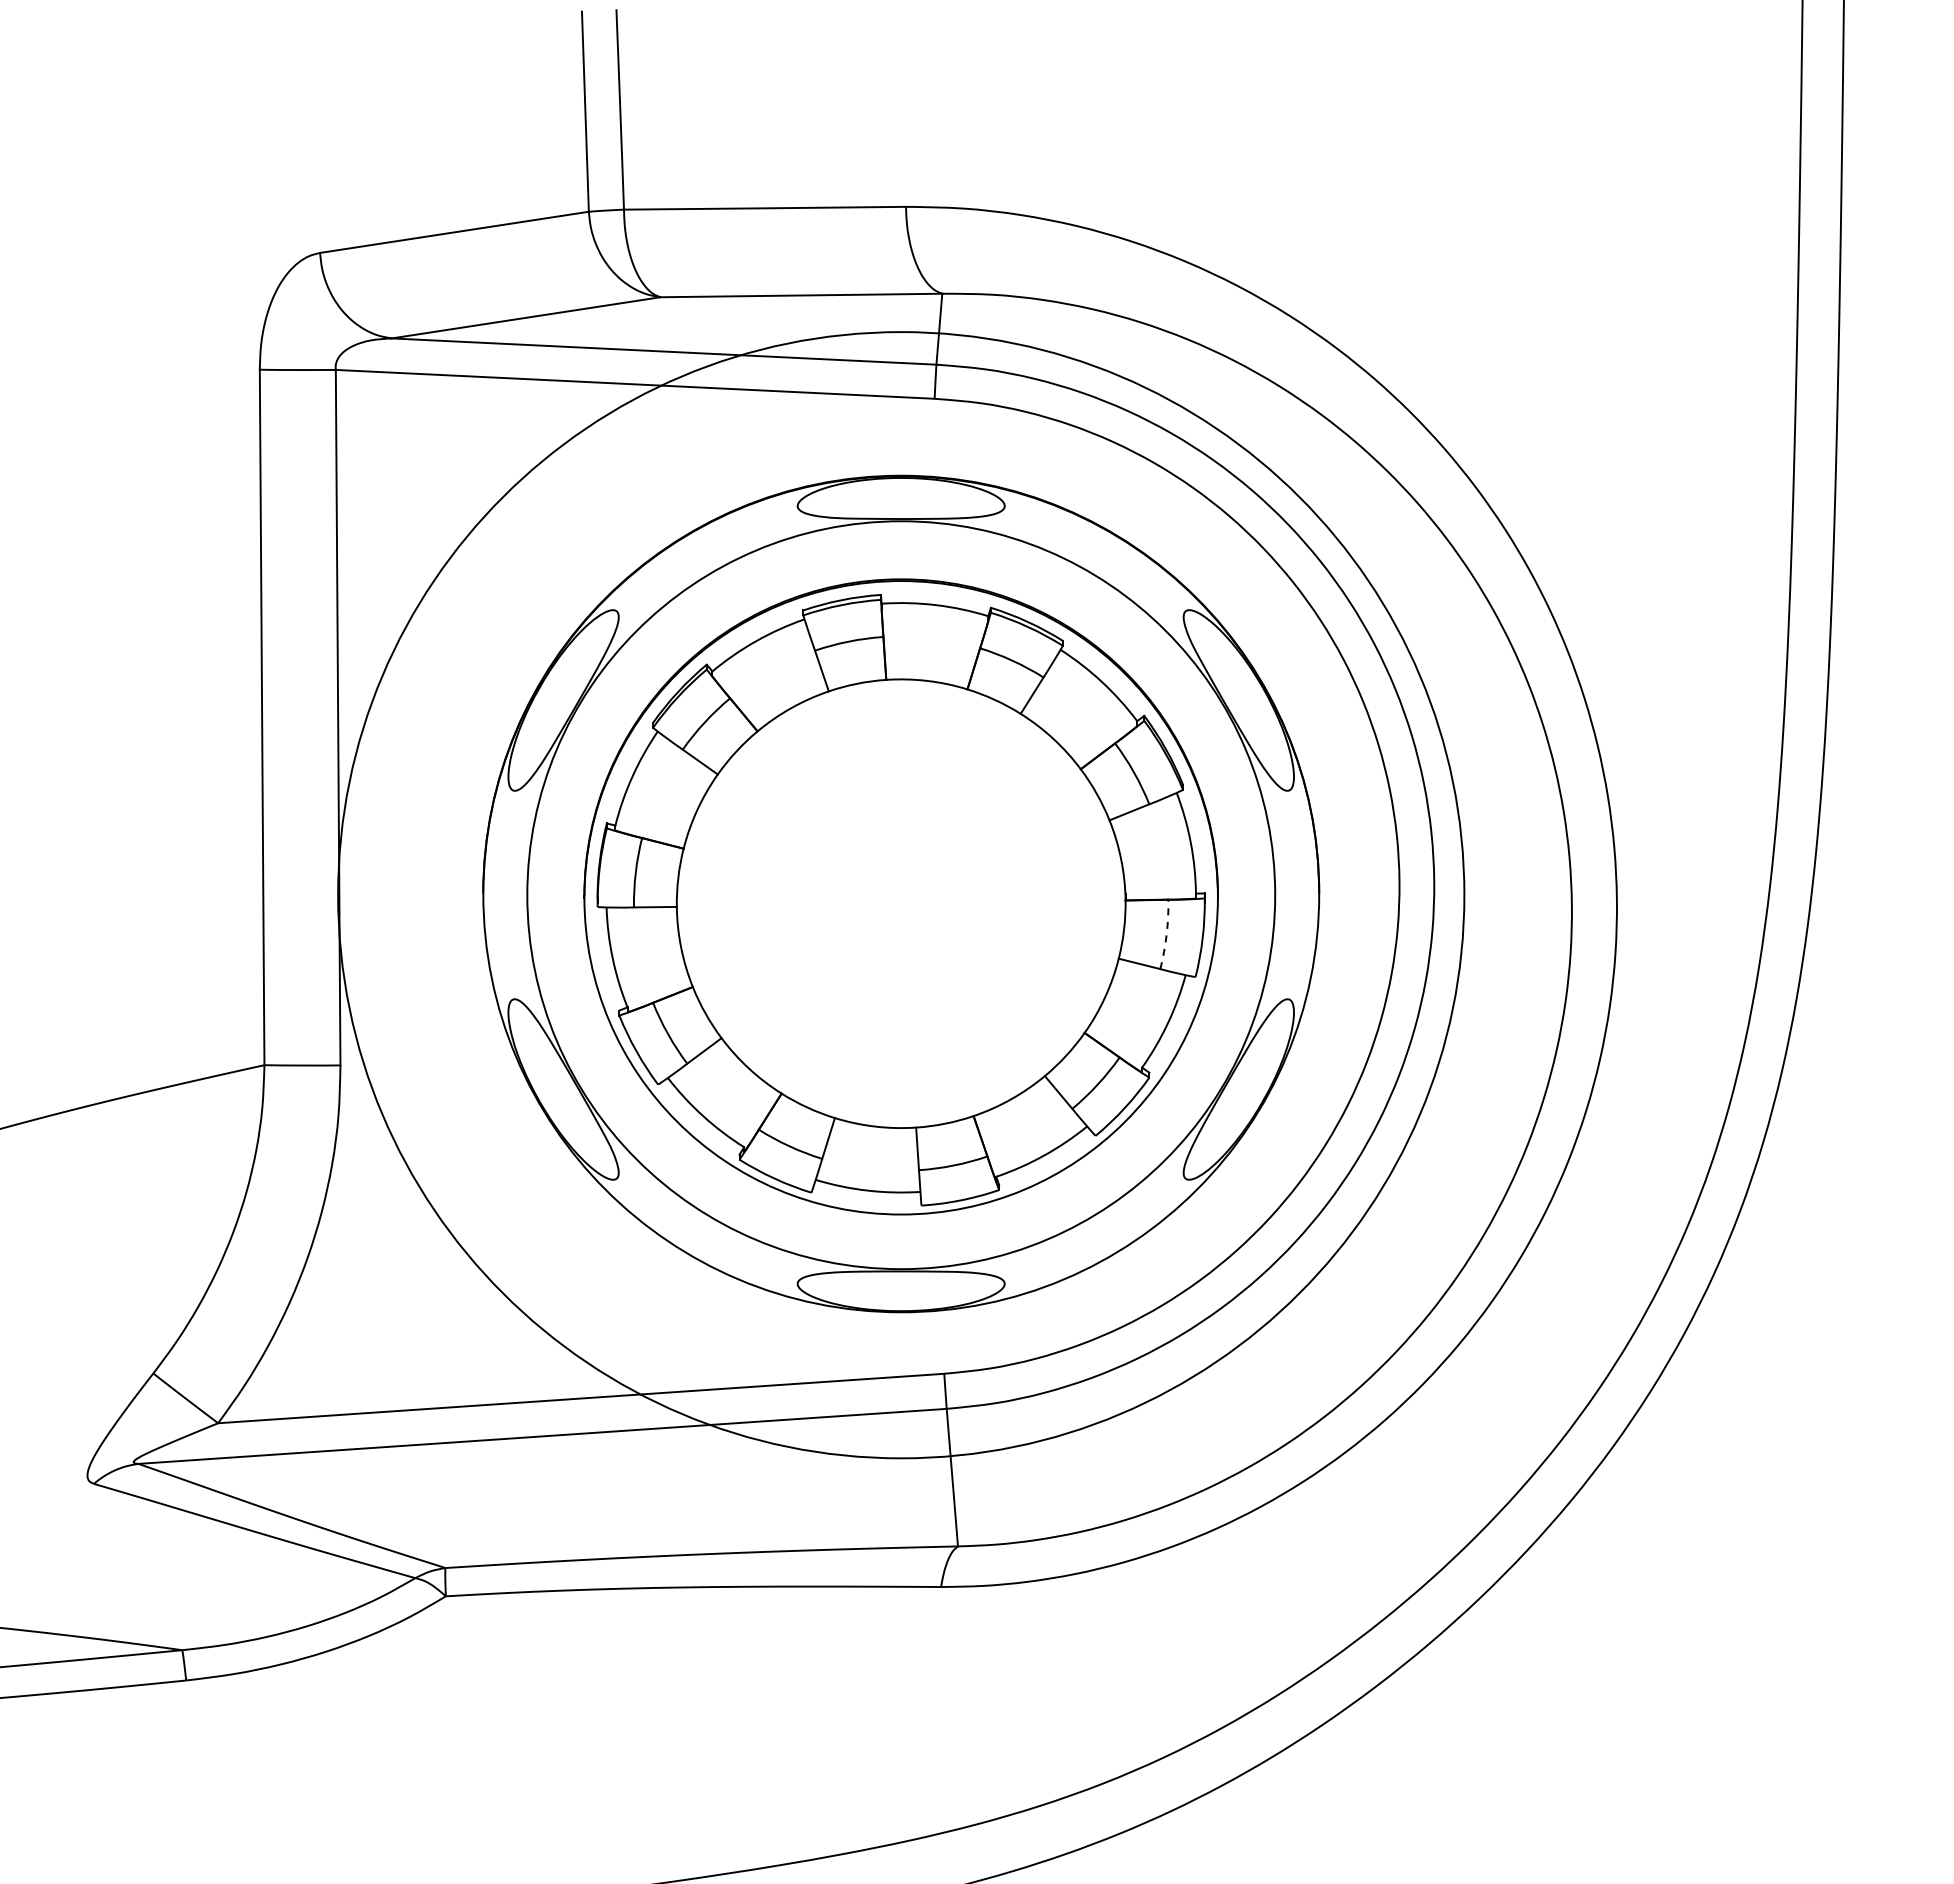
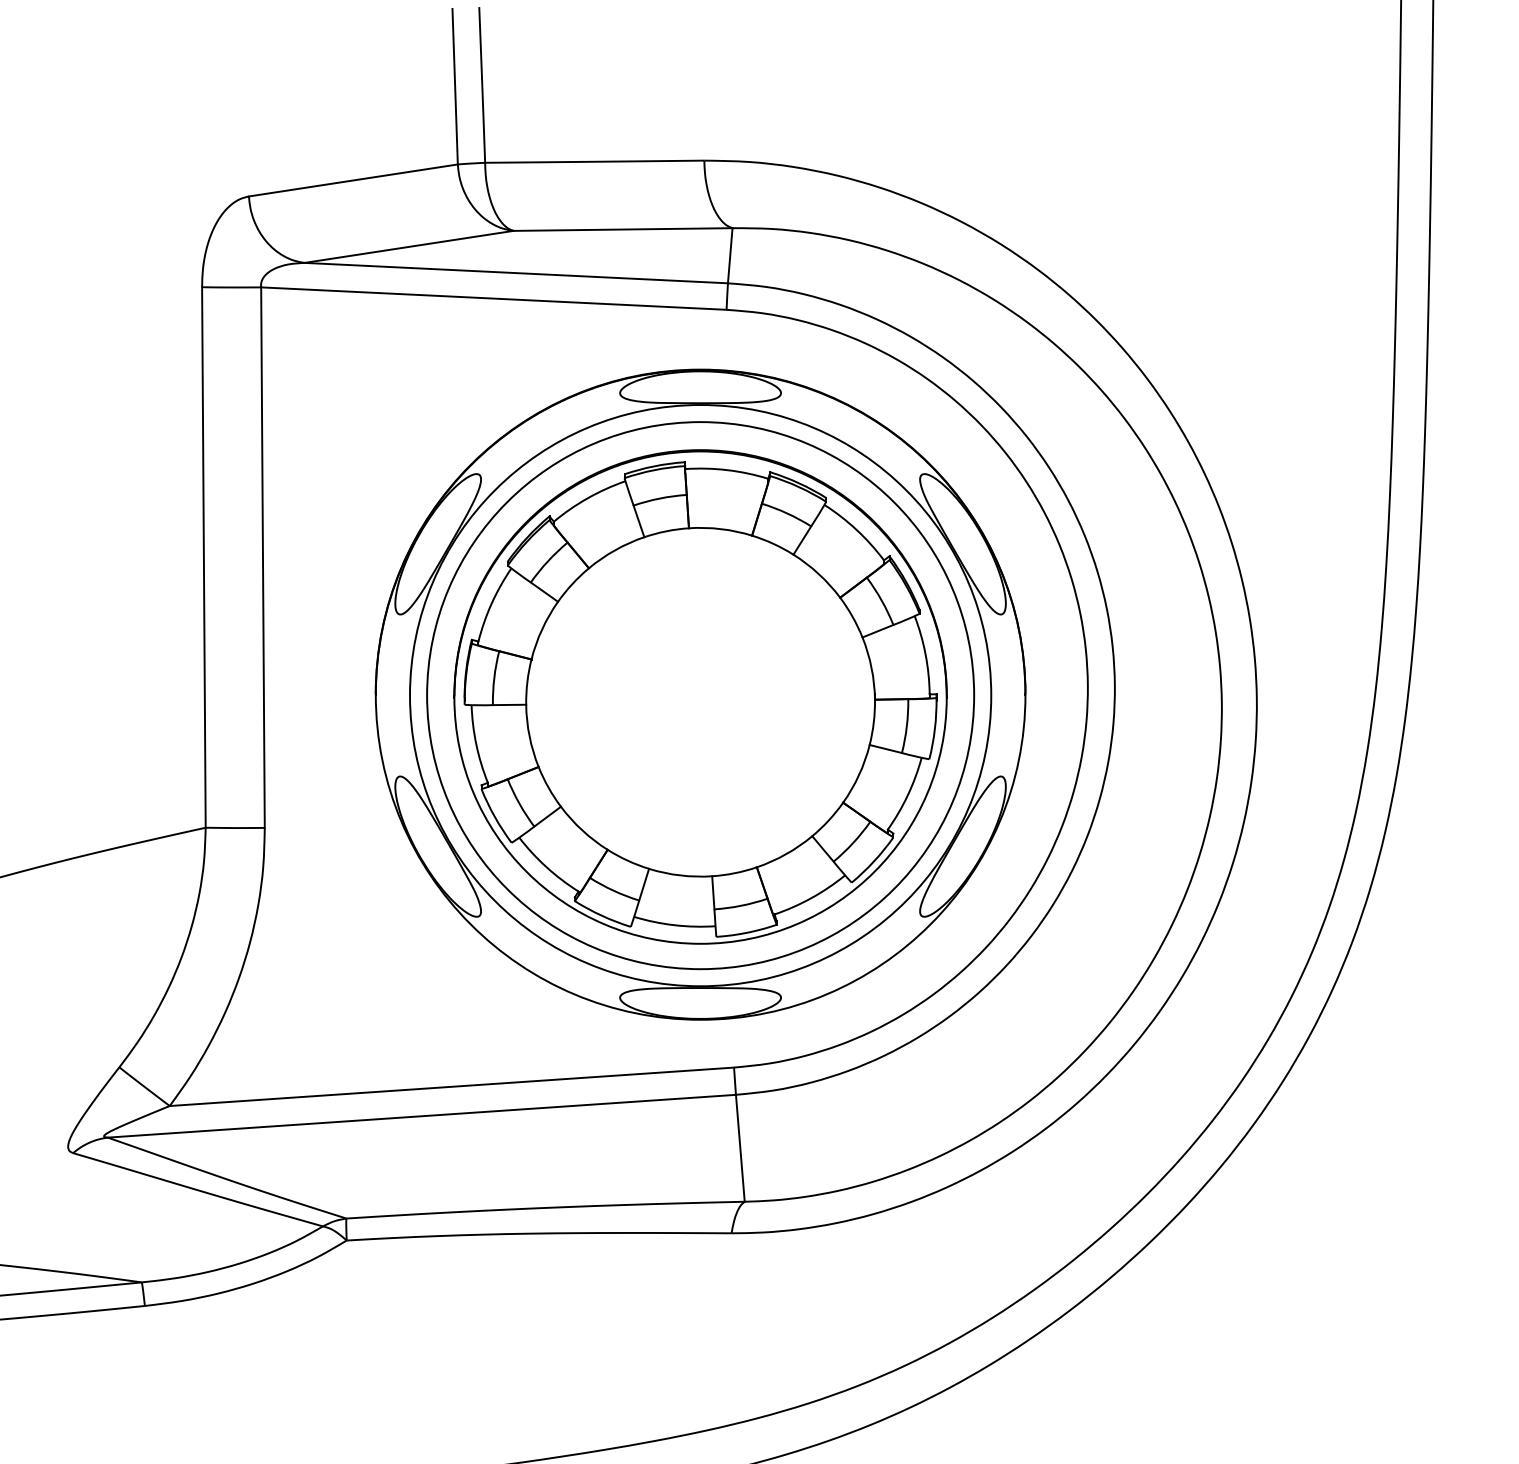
circle: (901, 895) -> (700, 695), size x0.62
arc: (1166, 934) -> (906, 726), dashed -> solid

